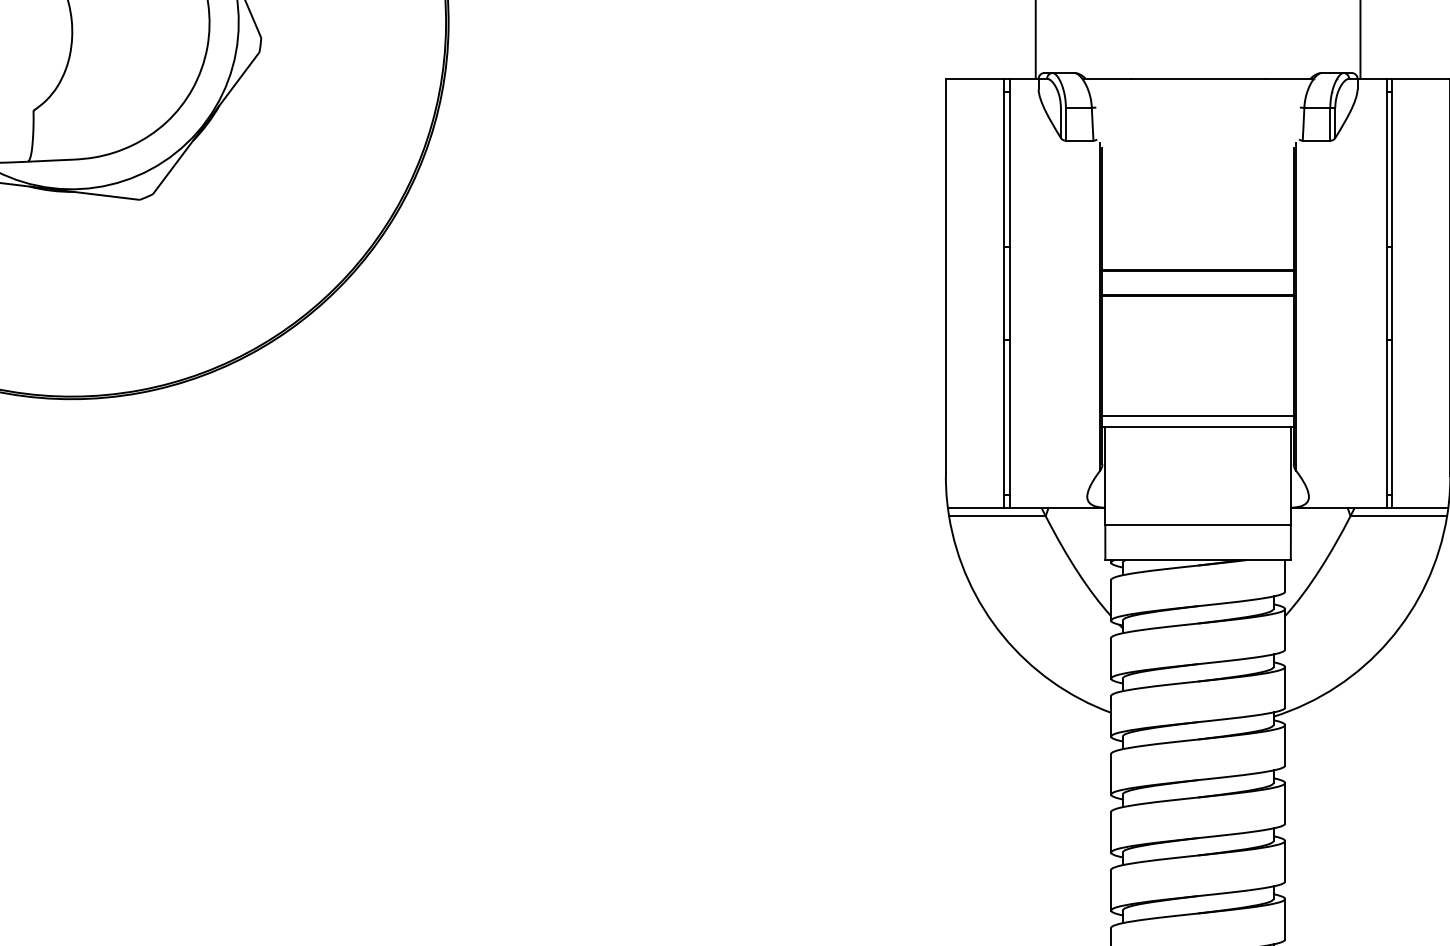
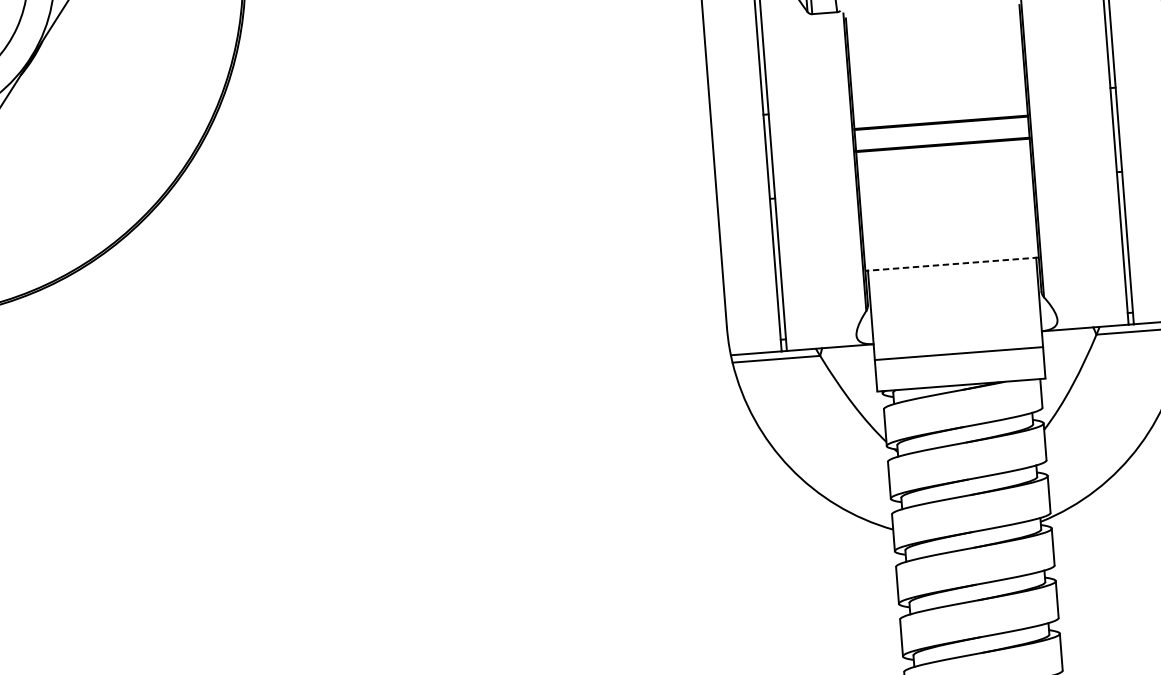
line: (1197, 415) -> (950, 254), removed
line: (1198, 426) -> (952, 263), solid -> dashed

